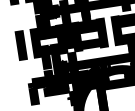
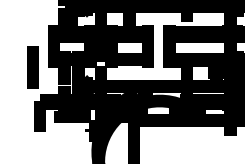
line: (21, 45) -> (32, 67), moved

